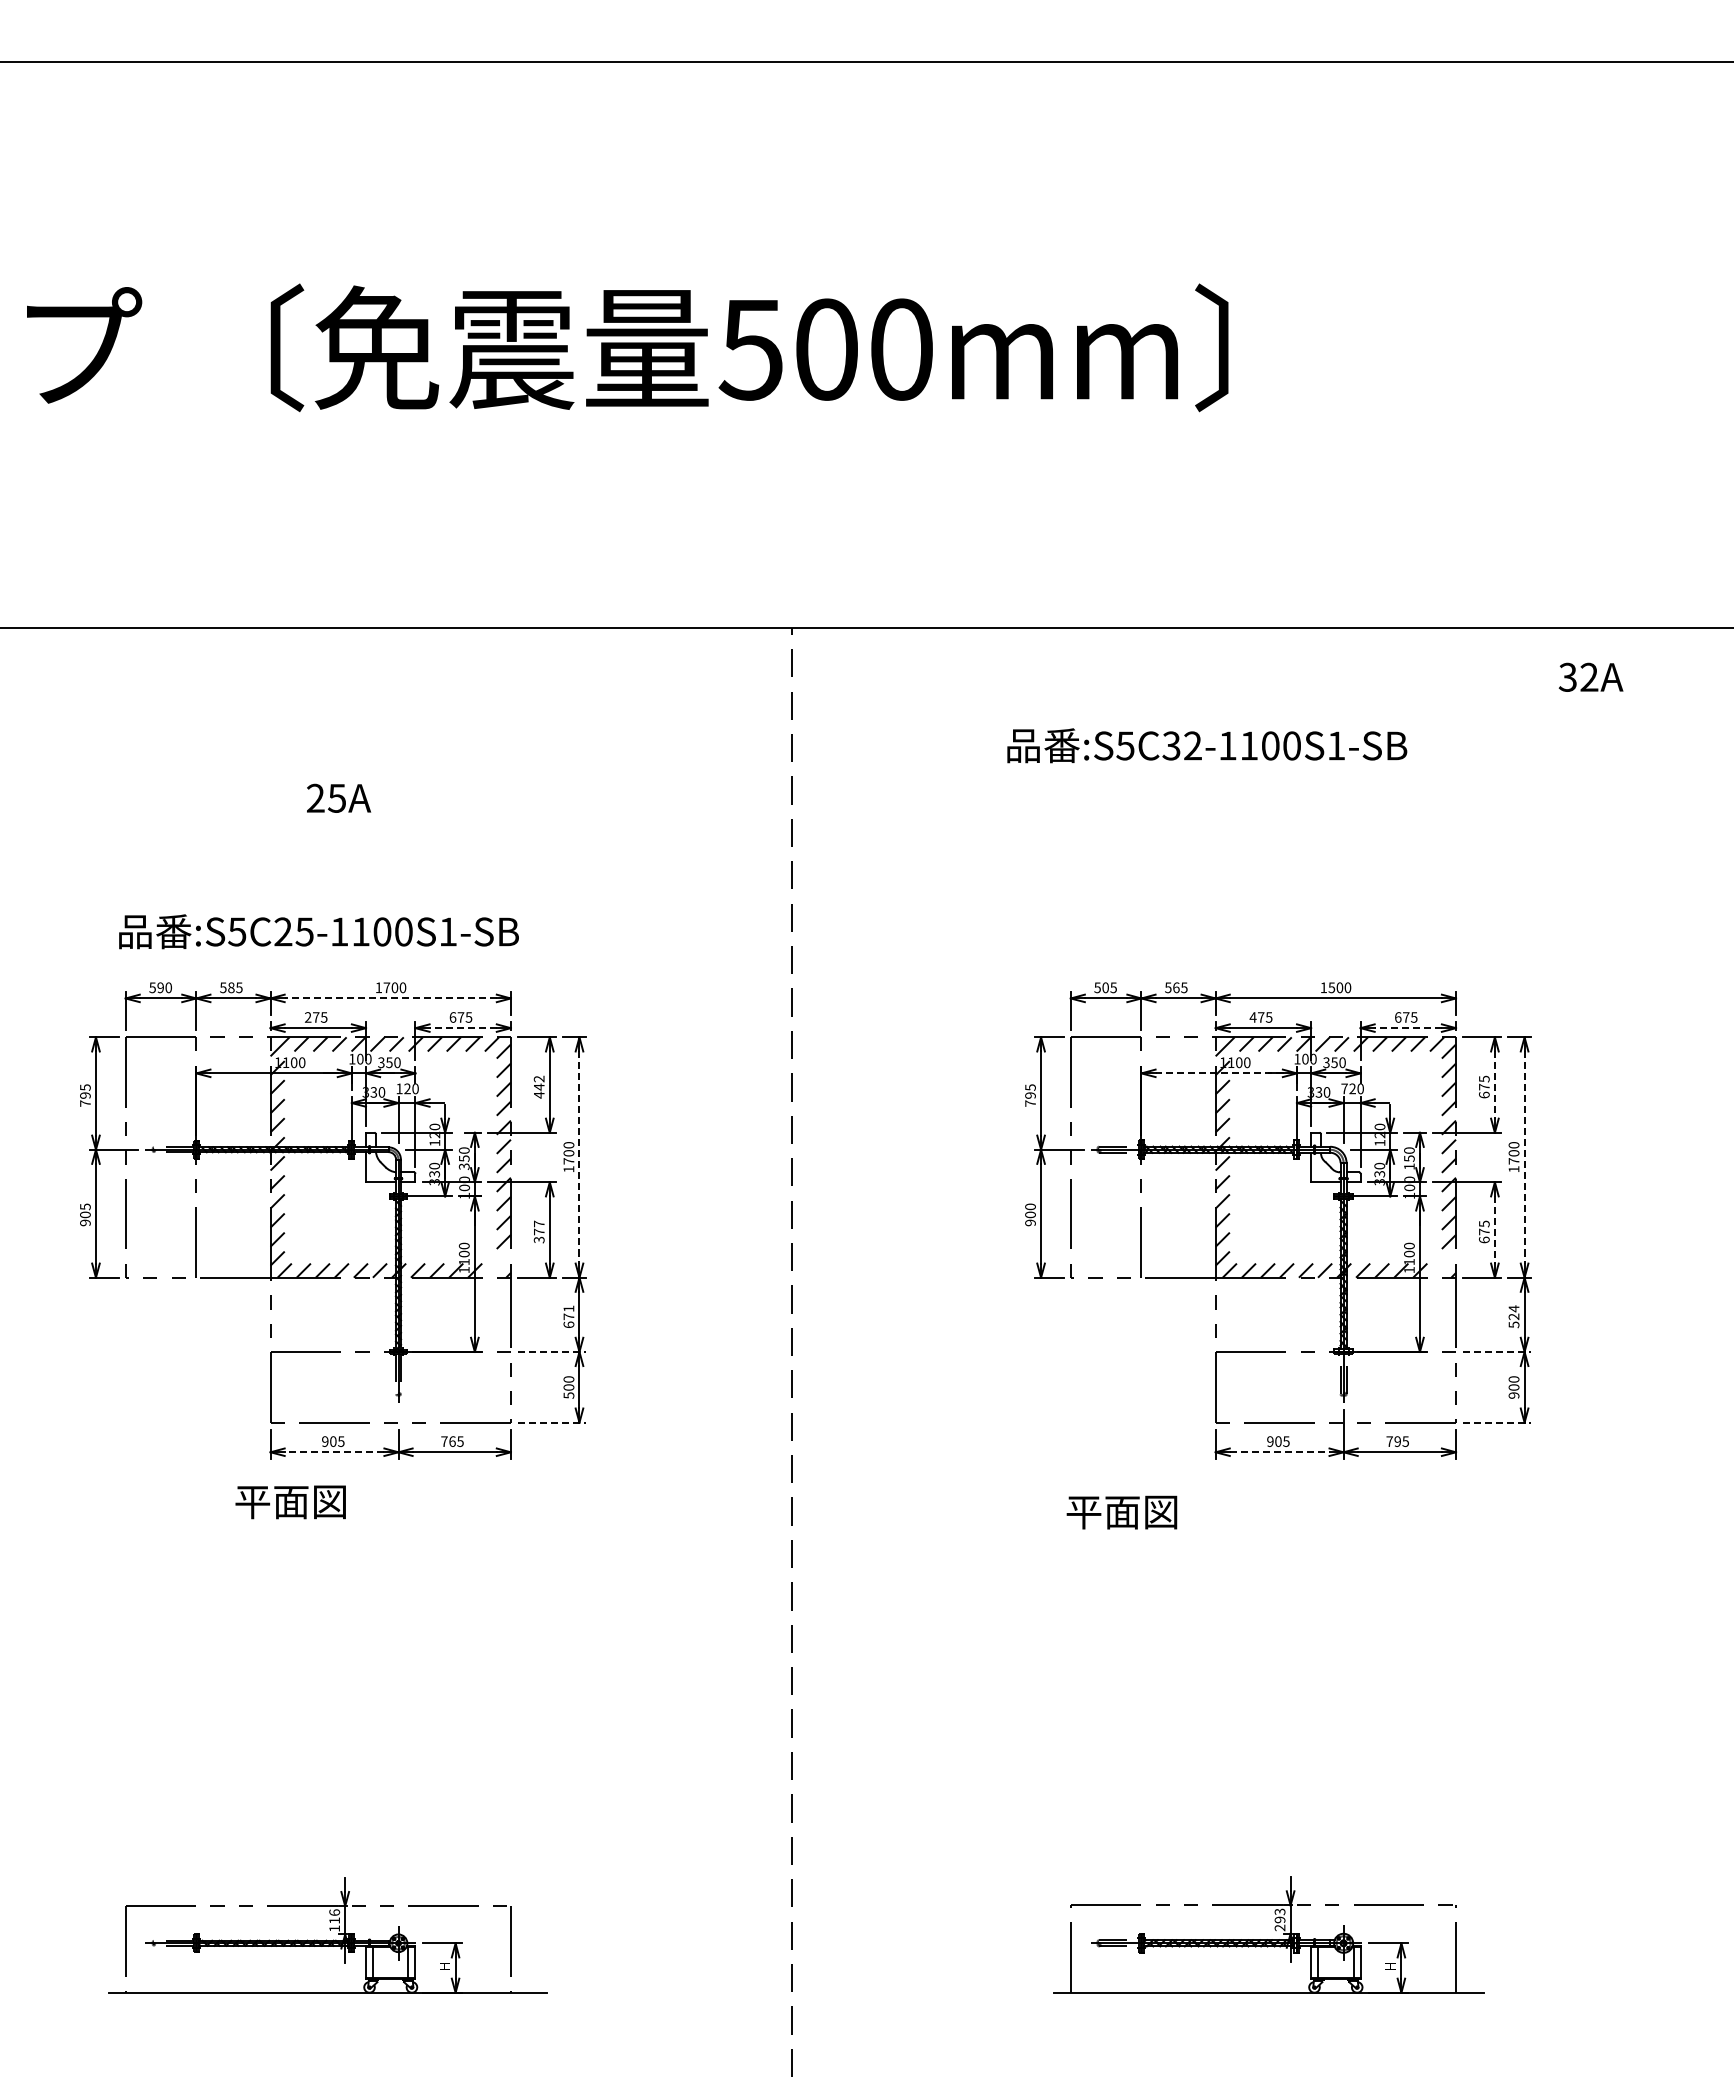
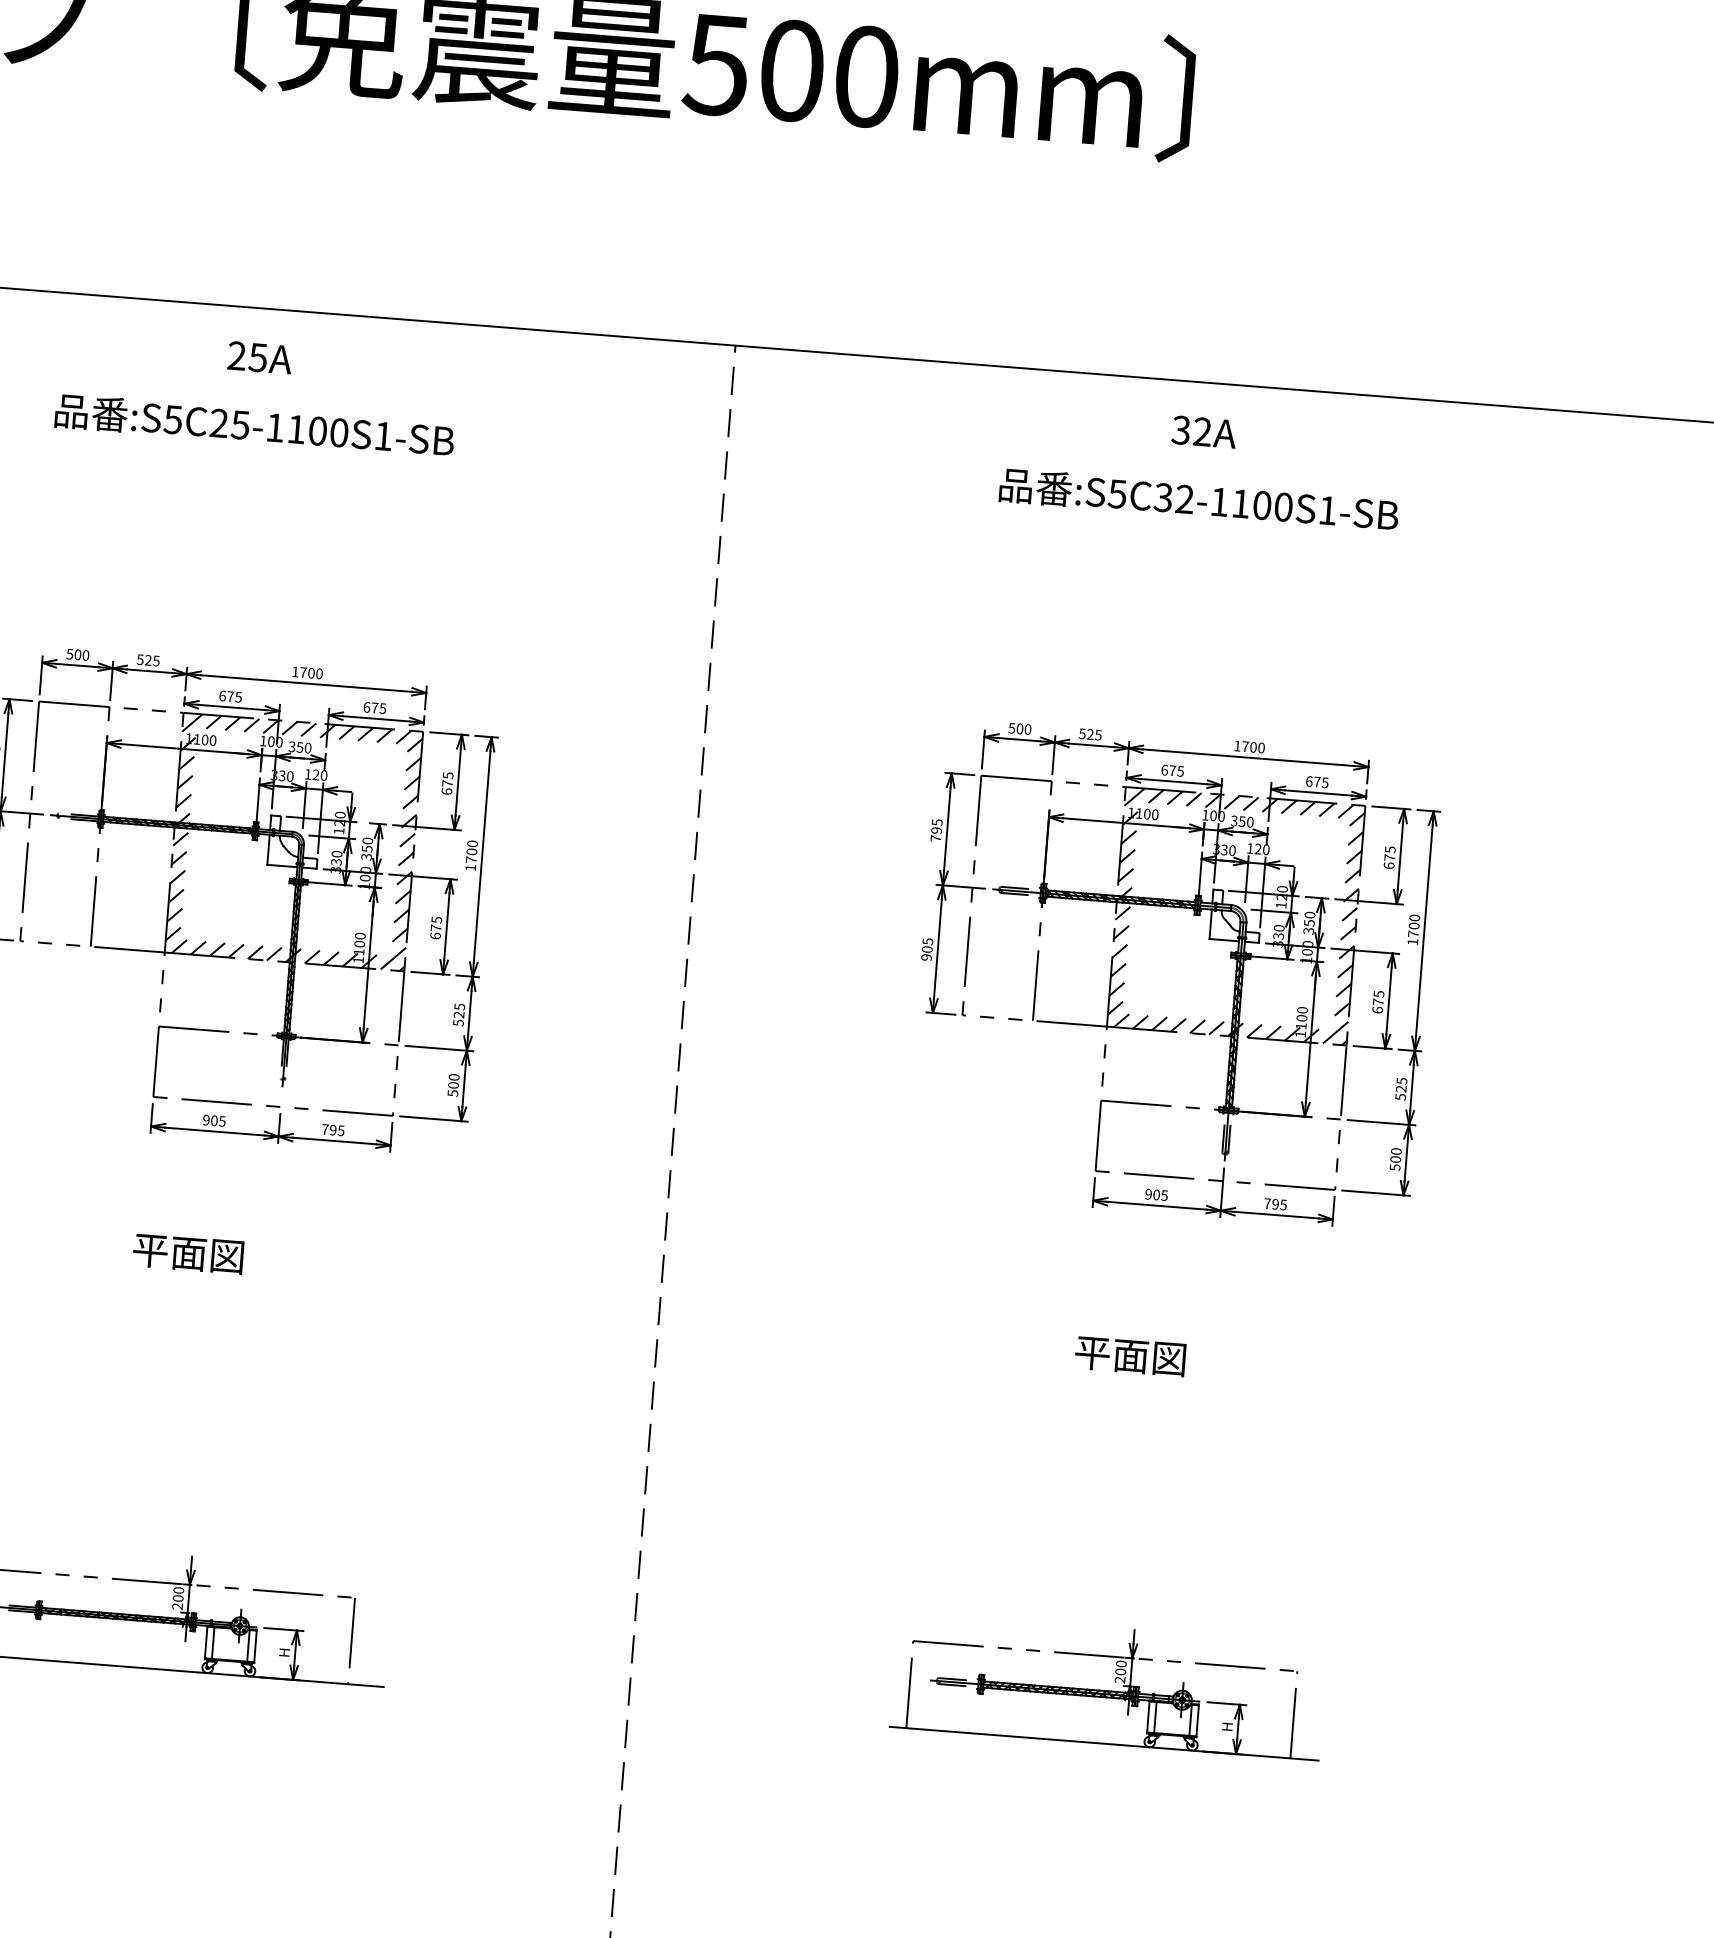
text: (1590, 676) -> (1203, 431), moved
text: (1207, 745) -> (1199, 500), moved
text: (339, 797) -> (260, 356), moved
text: (318, 931) -> (254, 425), moved
text: (160, 987) -> (77, 654), 590 -> 500
text: (231, 987) -> (148, 660), 585 -> 525
text: (1113, 987) -> (1027, 729), 505 -> 500
text: (1176, 987) -> (1090, 734), 565 -> 525
text: (1331, 987) -> (1245, 746), 1500 -> 1700
line: (390, 998) -> (306, 683), dashed -> solid
text: (307, 1017) -> (221, 695), 275 -> 675
text: (1252, 1017) -> (1164, 770), 475 -> 675
line: (463, 1028) -> (376, 719), dashed -> solid
line: (1408, 1028) -> (1318, 793), dashed -> solid
line: (1219, 1073) -> (1126, 823), dashed -> solid
line: (1494, 1085) -> (1399, 856), dashed -> solid
text: (538, 1086) -> (446, 782), 442 -> 675
text: (1344, 1088) -> (1250, 848), 720 -> 120
line: (579, 1158) -> (482, 857), dashed -> solid
line: (1524, 1158) -> (1424, 932), dashed -> solid
text: (1409, 1166) -> (1308, 930), 150 -> 350
text: (1030, 1206) -> (927, 941), 900 -> 905
line: (1494, 1229) -> (1388, 1000), dashed -> solid
text: (538, 1231) -> (435, 927), 377 -> 675
line: (498, 1265) -> (392, 958), added
line: (1444, 1265) -> (1336, 1032), added
text: (1513, 1308) -> (1401, 1080), 524 -> 525
text: (568, 1316) -> (458, 1014), 671 -> 525
line: (551, 1351) -> (439, 1048), dashed -> solid
line: (1497, 1351) -> (1382, 1122), dashed -> solid
text: (1513, 1395) -> (1394, 1167), 900 -> 500
line: (551, 1422) -> (433, 1118), dashed -> solid
line: (1497, 1422) -> (1376, 1193), dashed -> solid
text: (452, 1441) -> (333, 1130), 765 -> 795
line: (334, 1452) -> (214, 1131), dashed -> solid
line: (1279, 1452) -> (1156, 1205), dashed -> solid
text: (290, 1502) -> (188, 1254), moved
text: (1121, 1512) -> (1129, 1356), moved
text: (1279, 1915) -> (1120, 1667), 293 -> 200
text: (334, 1920) -> (178, 1598), 116 -> 200

